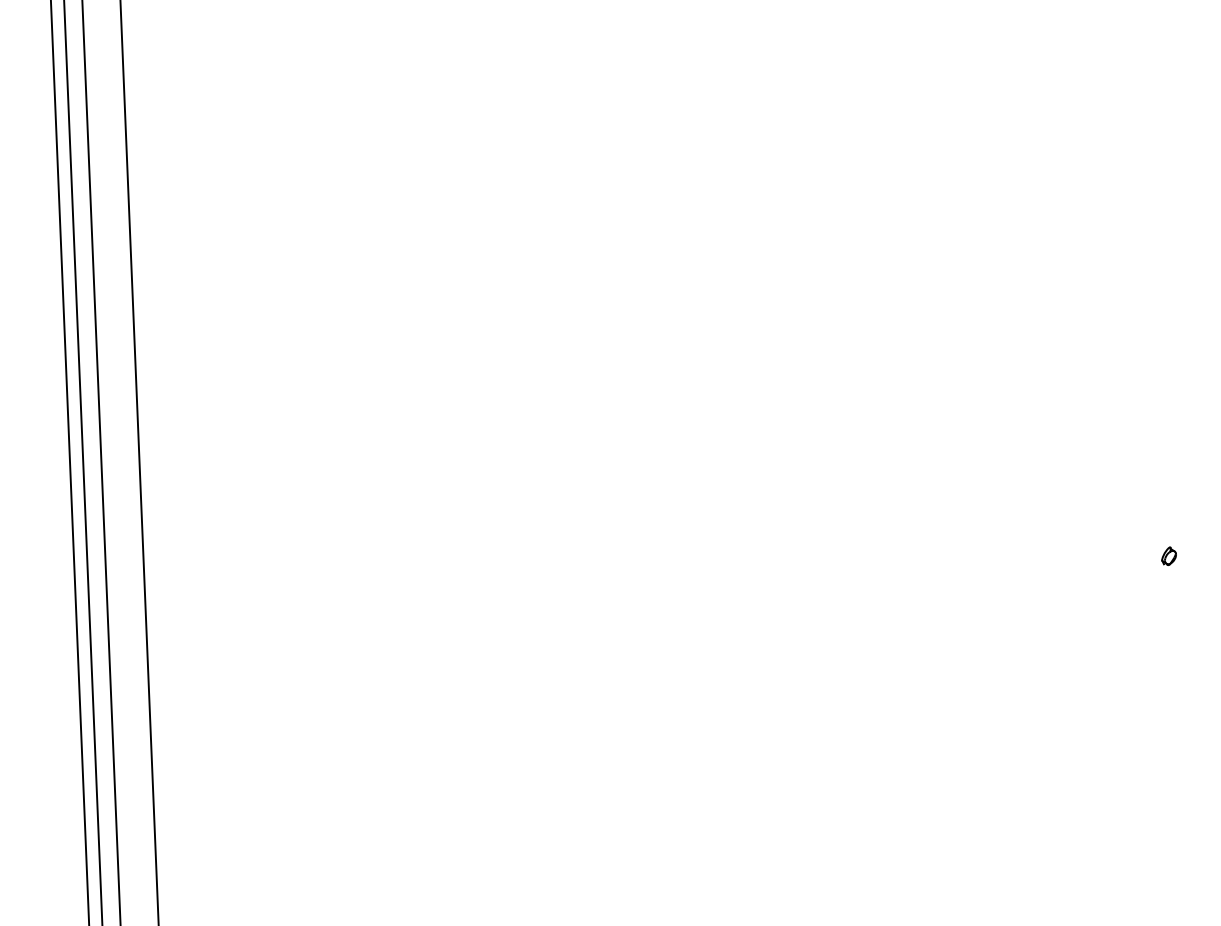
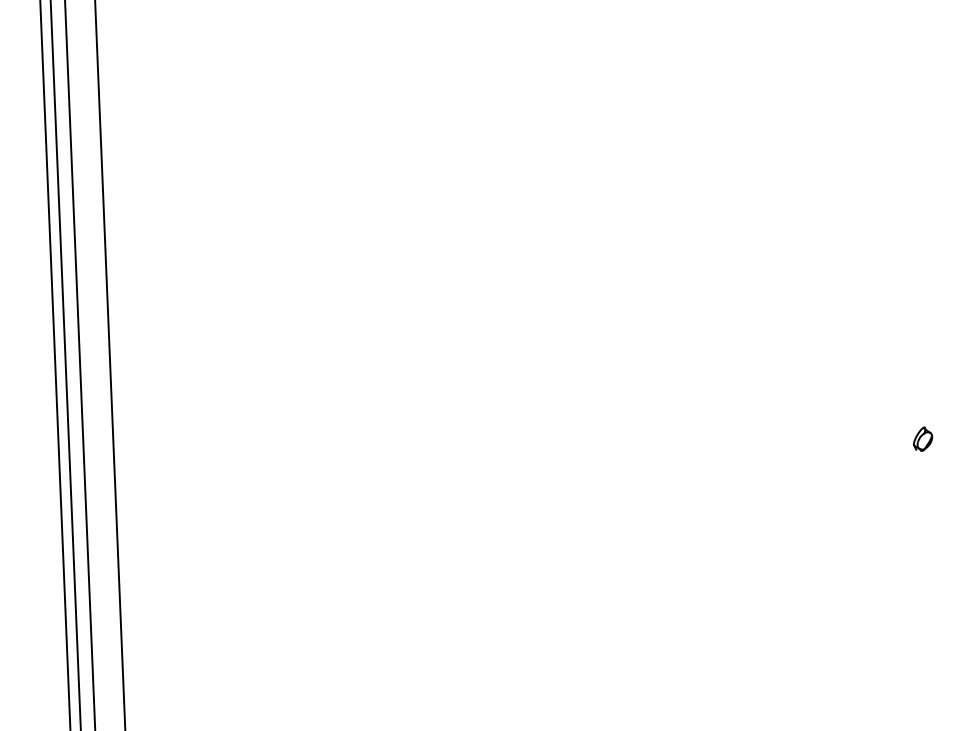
part: (1168, 555) -> (922, 438), size x1.67

